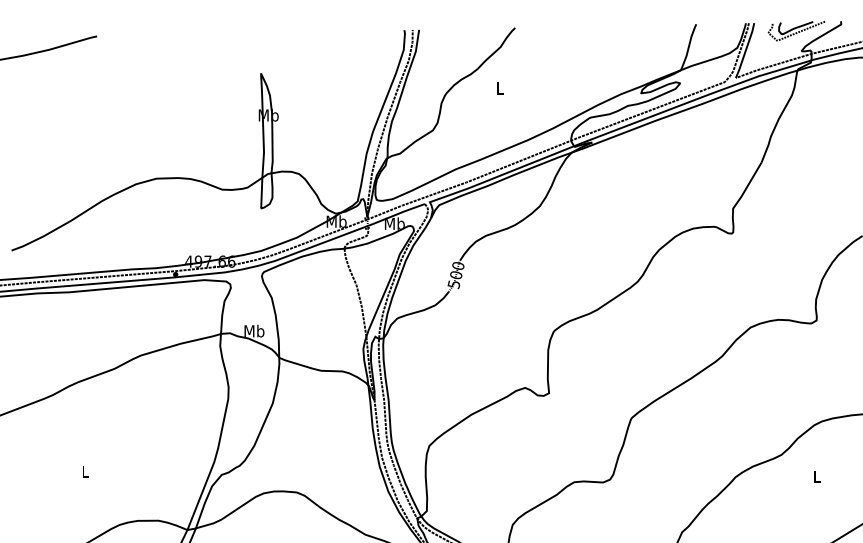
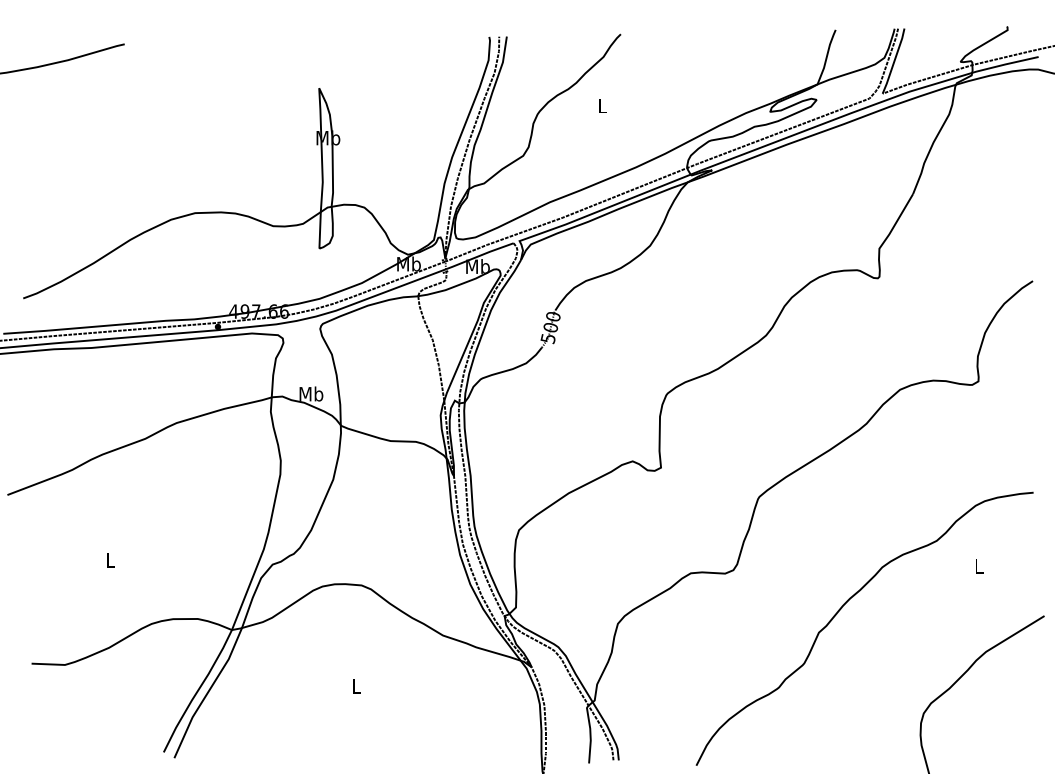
part: (796, 31) -> (954, 38), removed

